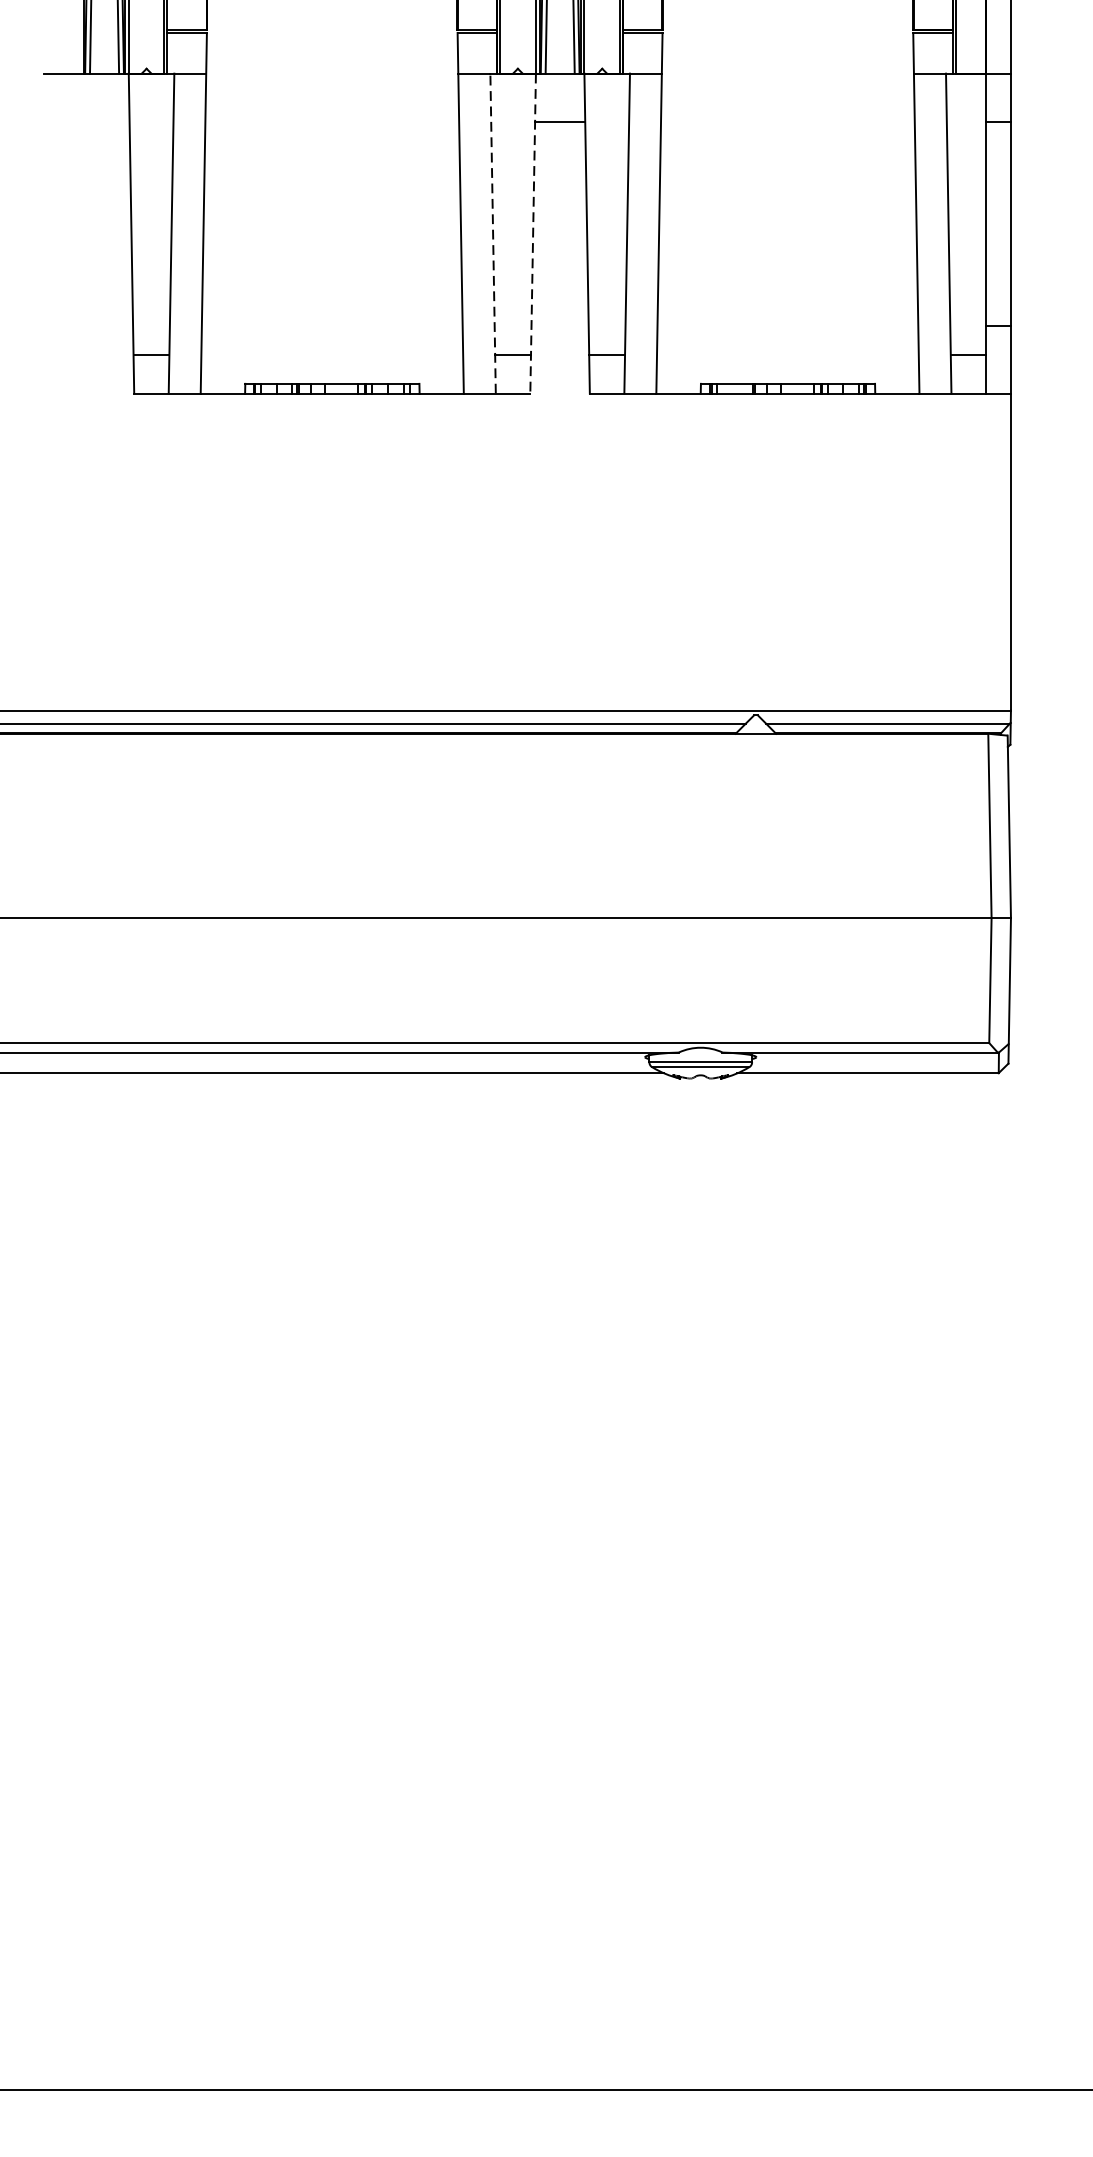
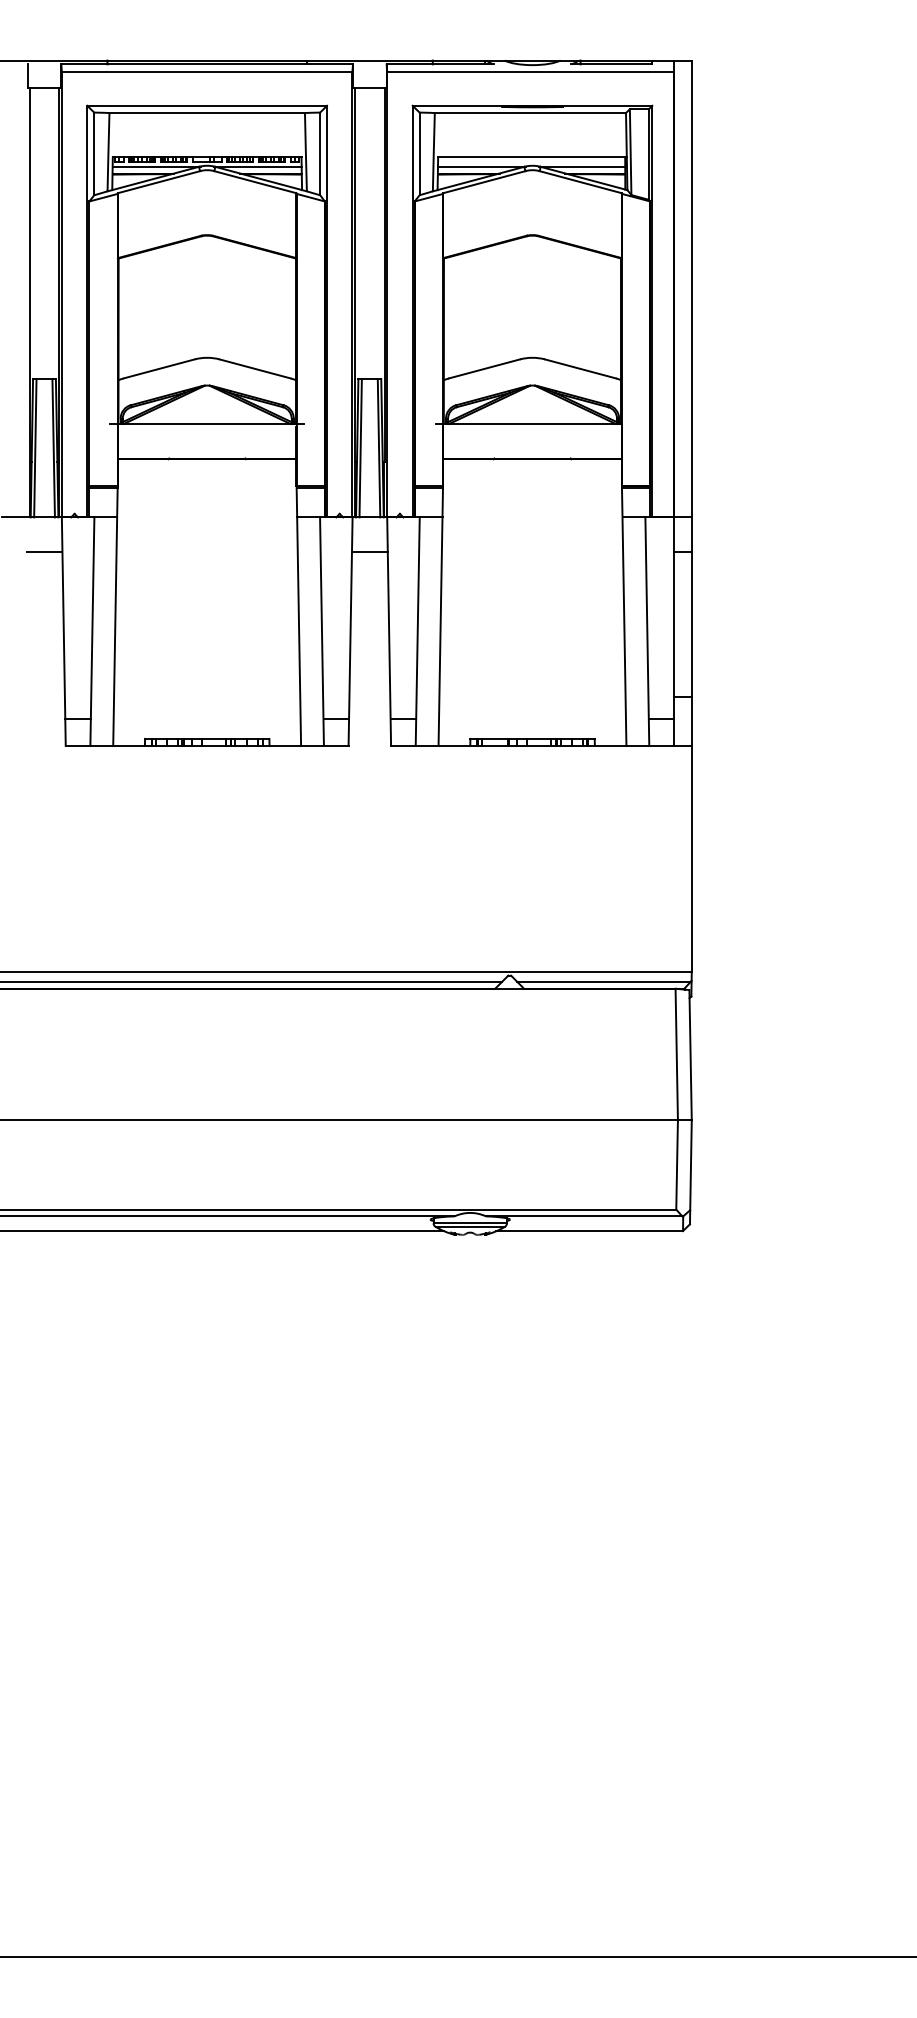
line: (104, 122) -> (44, 552), added
line: (492, 233) -> (321, 631), dashed -> solid
line: (533, 234) -> (350, 632), dashed -> solid

